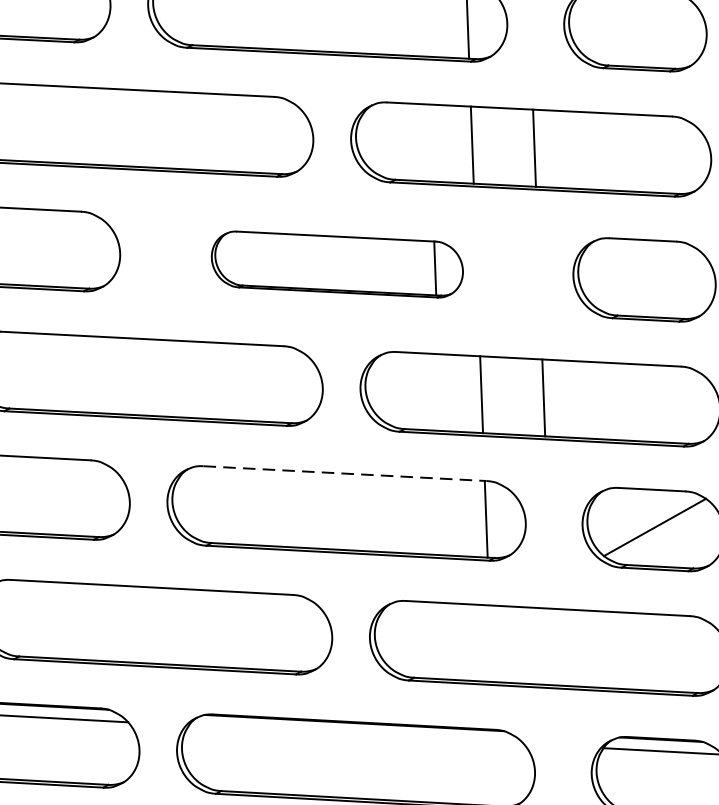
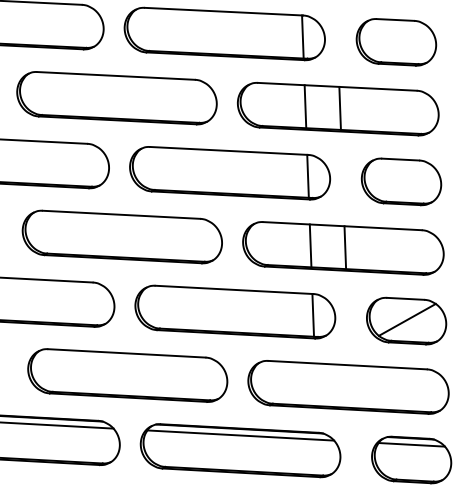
part: (337, 264) -> (230, 173), size x1.43
line: (345, 472) -> (234, 289), dashed -> solid
line: (355, 734) -> (240, 435), added

